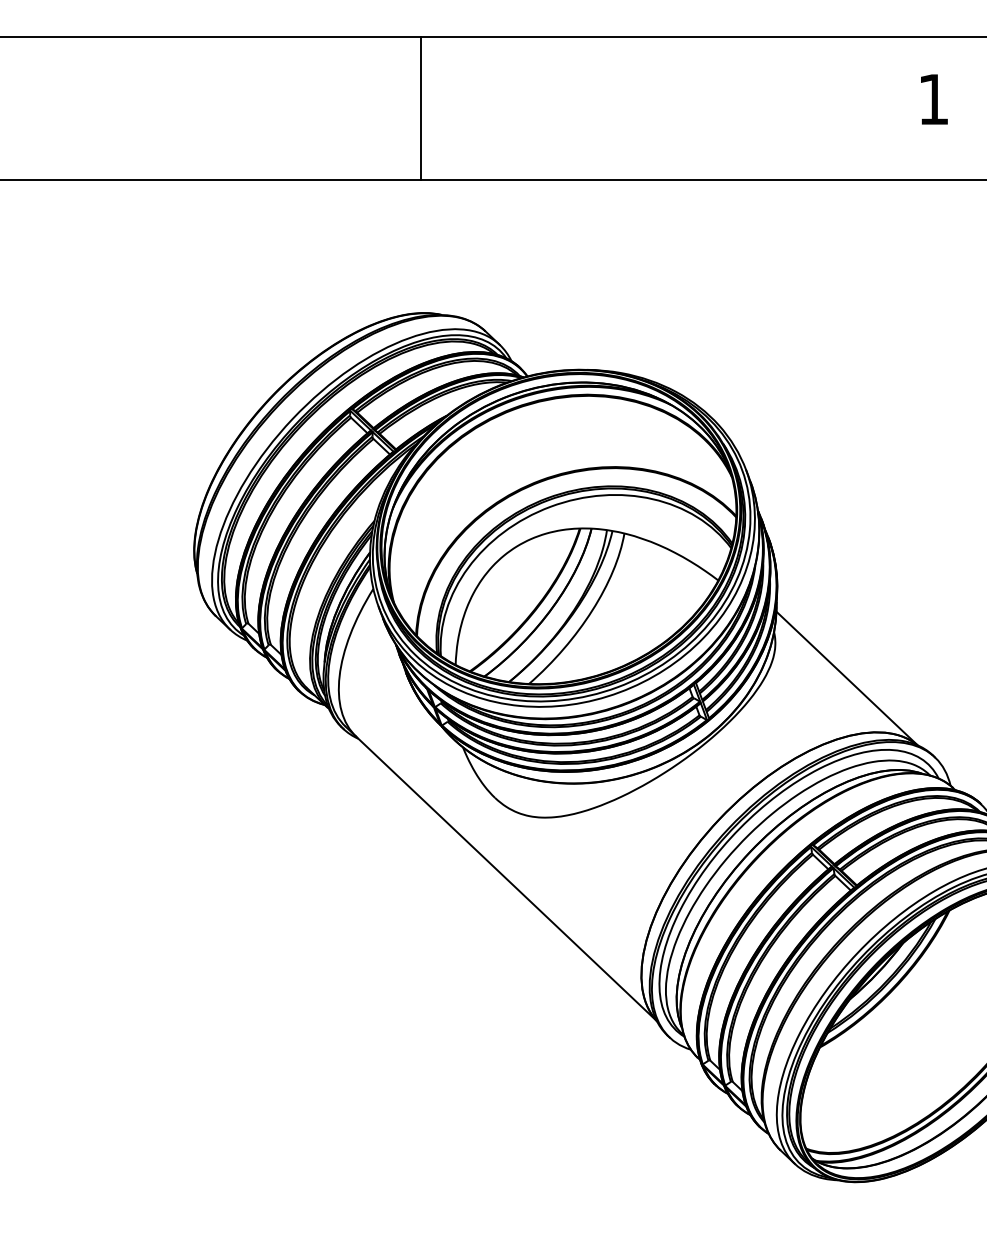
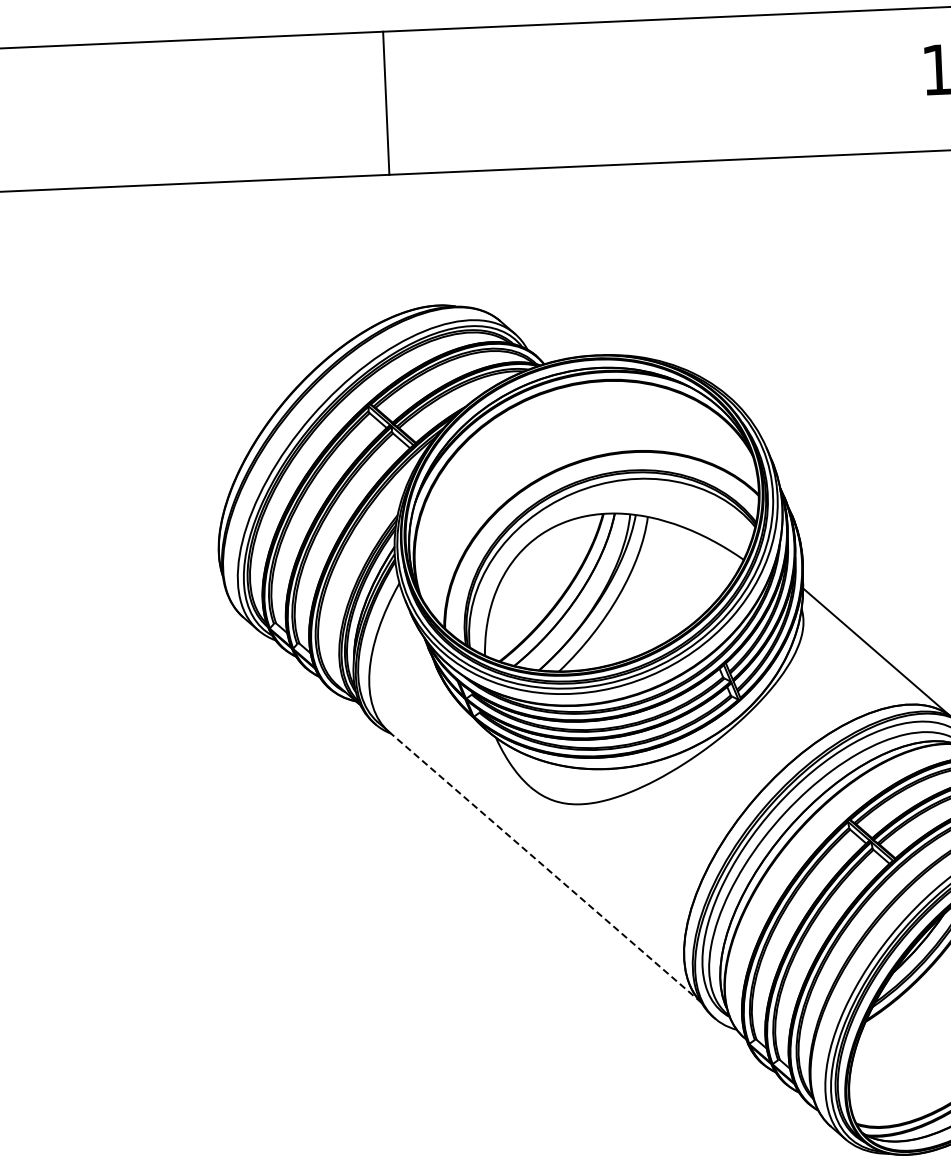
line: (421, 108) -> (386, 102), moved
line: (506, 879) -> (545, 867), solid -> dashed

